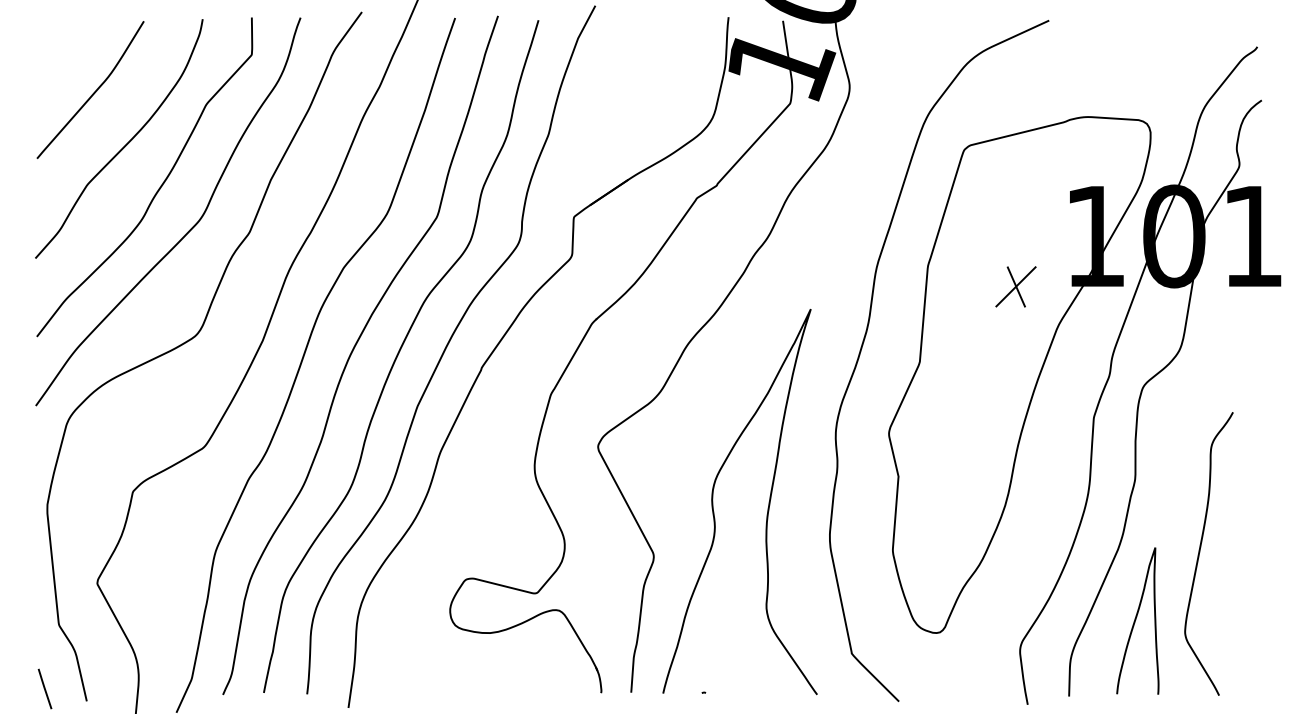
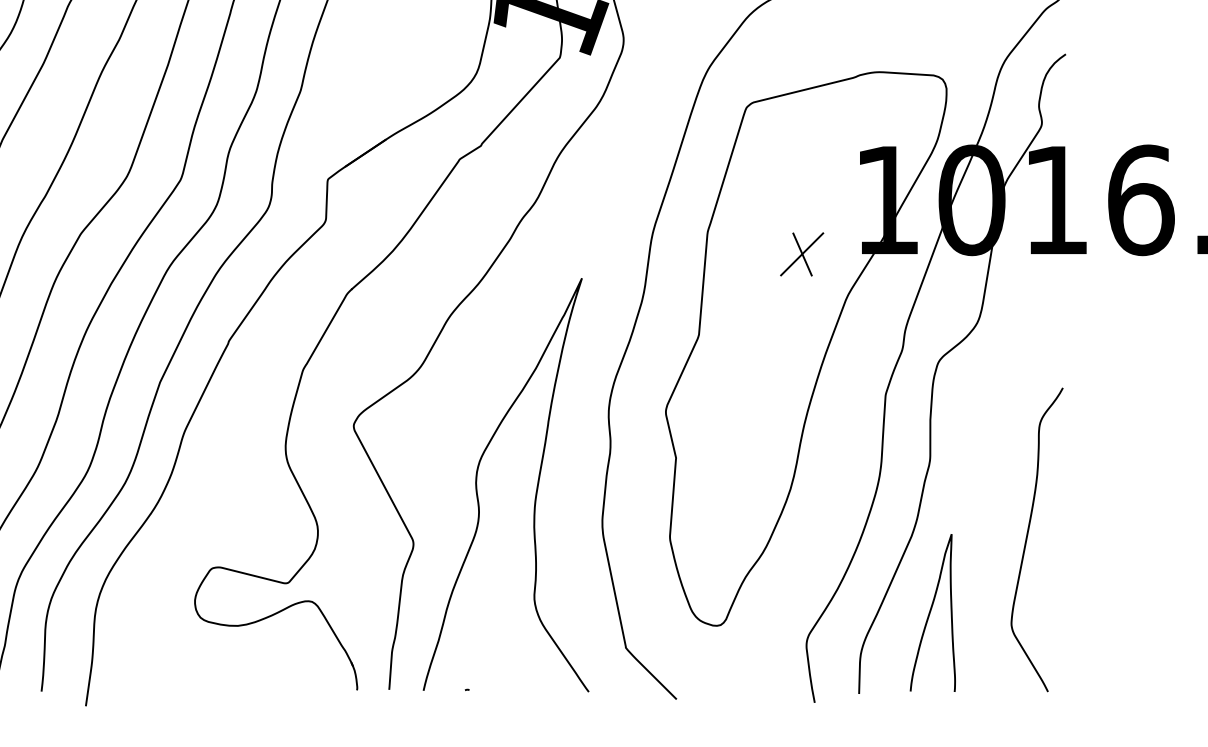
curve: (1200, 552) -> (1027, 538), moved

